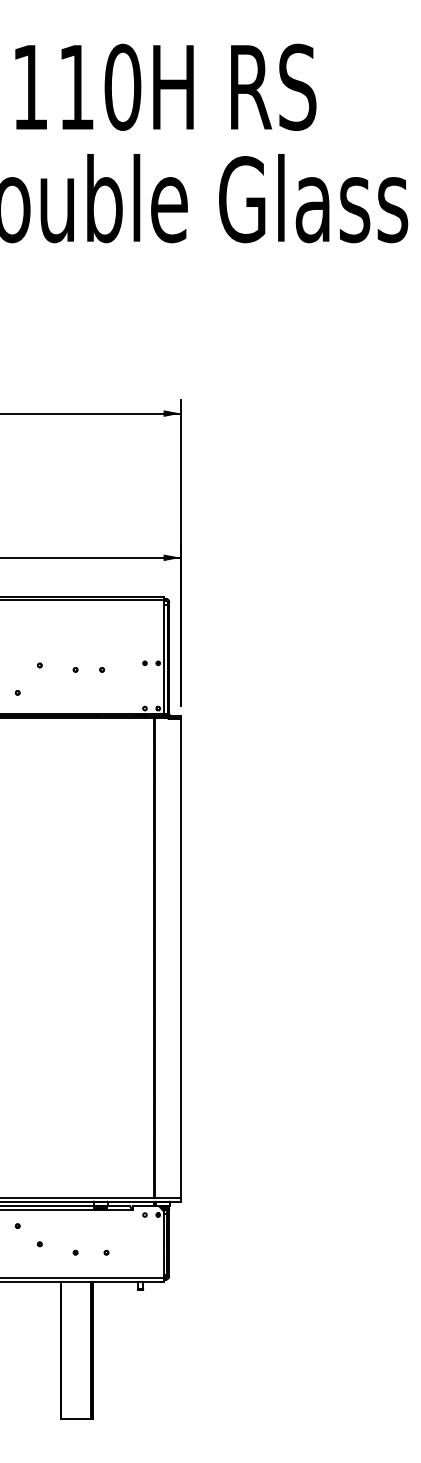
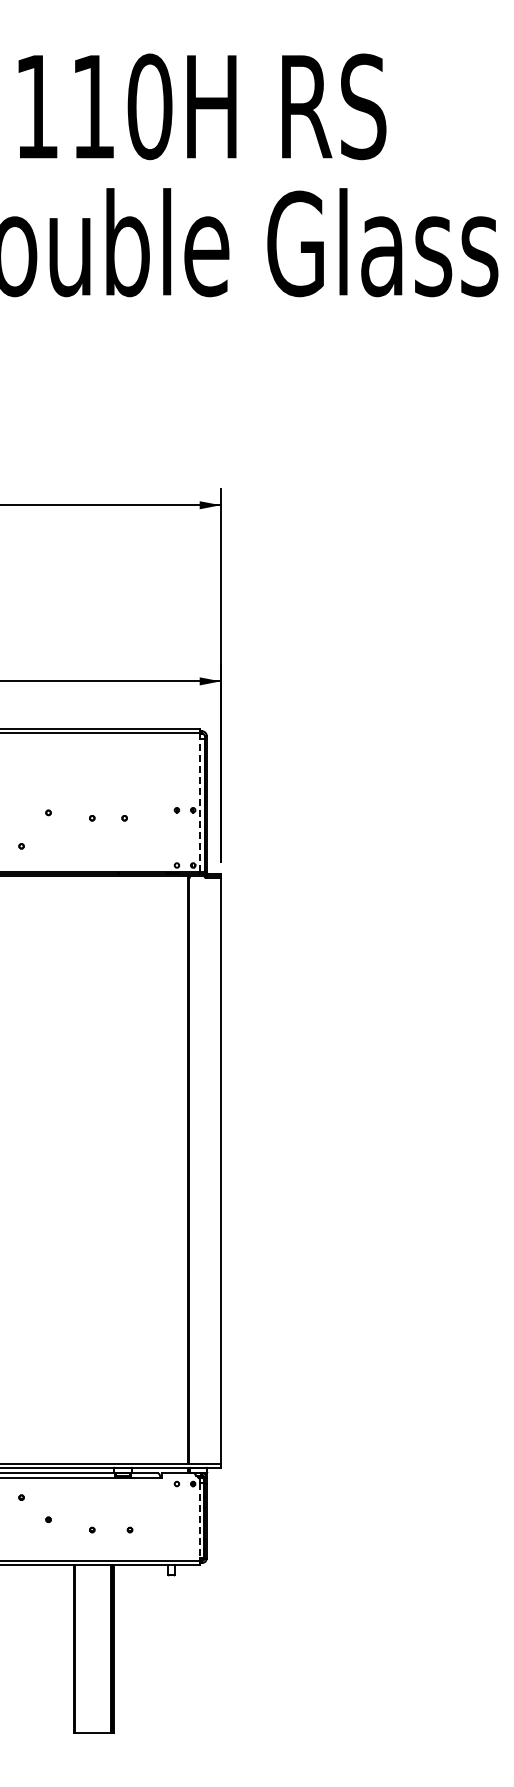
line: (164, 659) -> (200, 805), solid -> dashed
line: (163, 1244) -> (199, 1520), solid -> dashed

